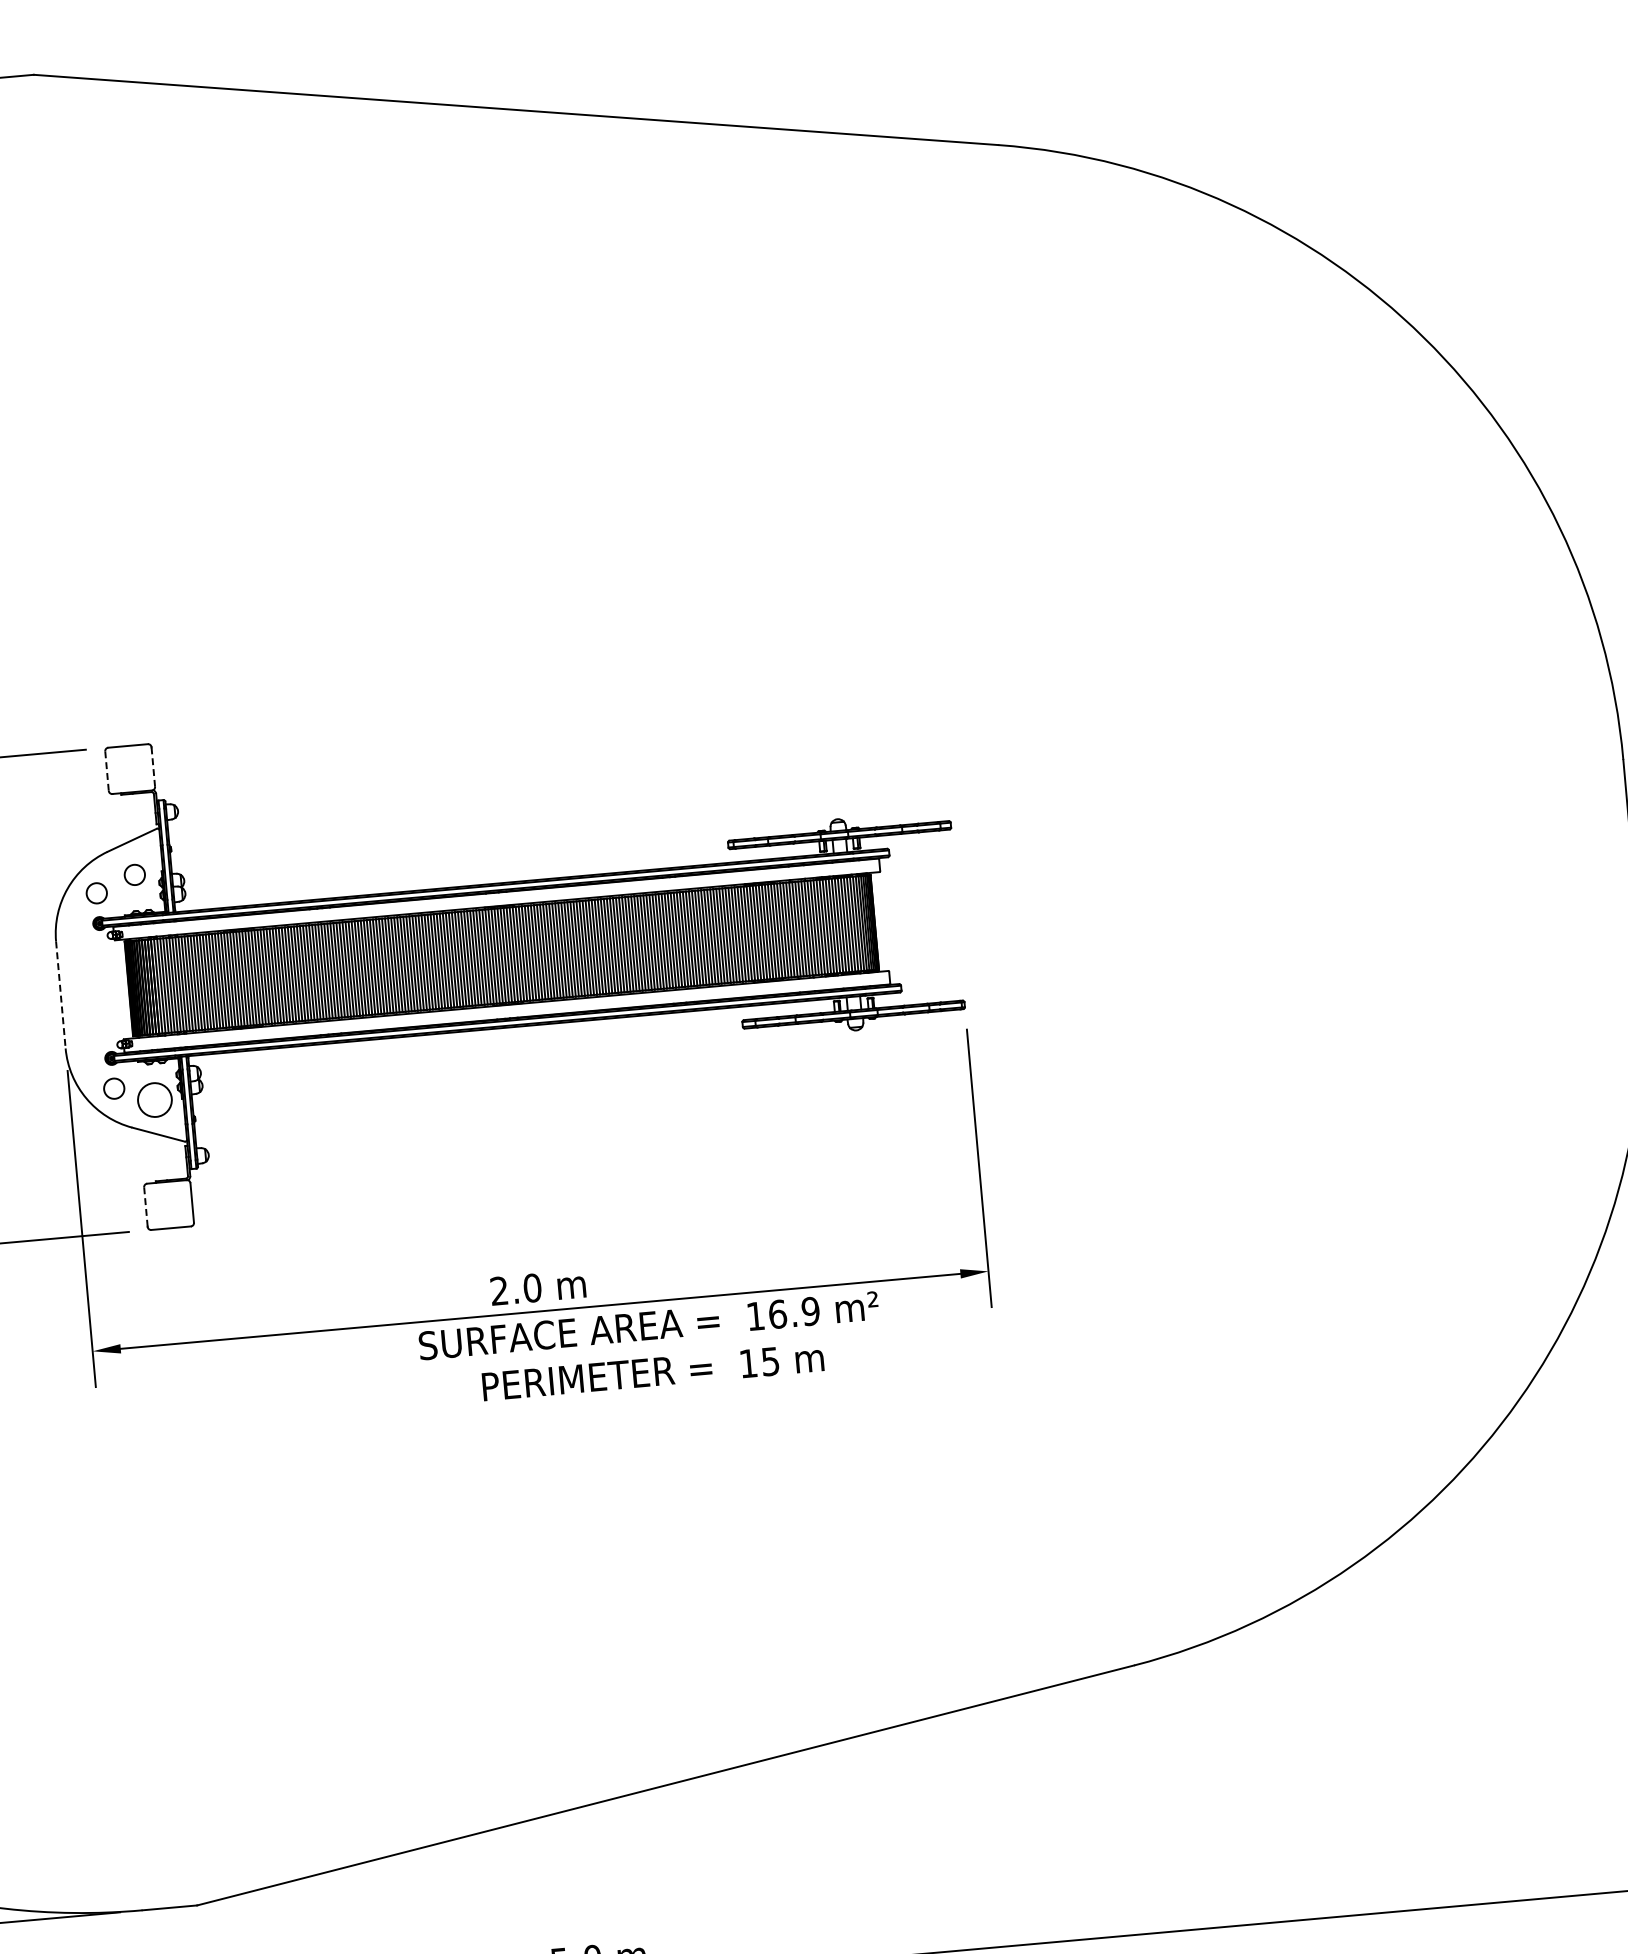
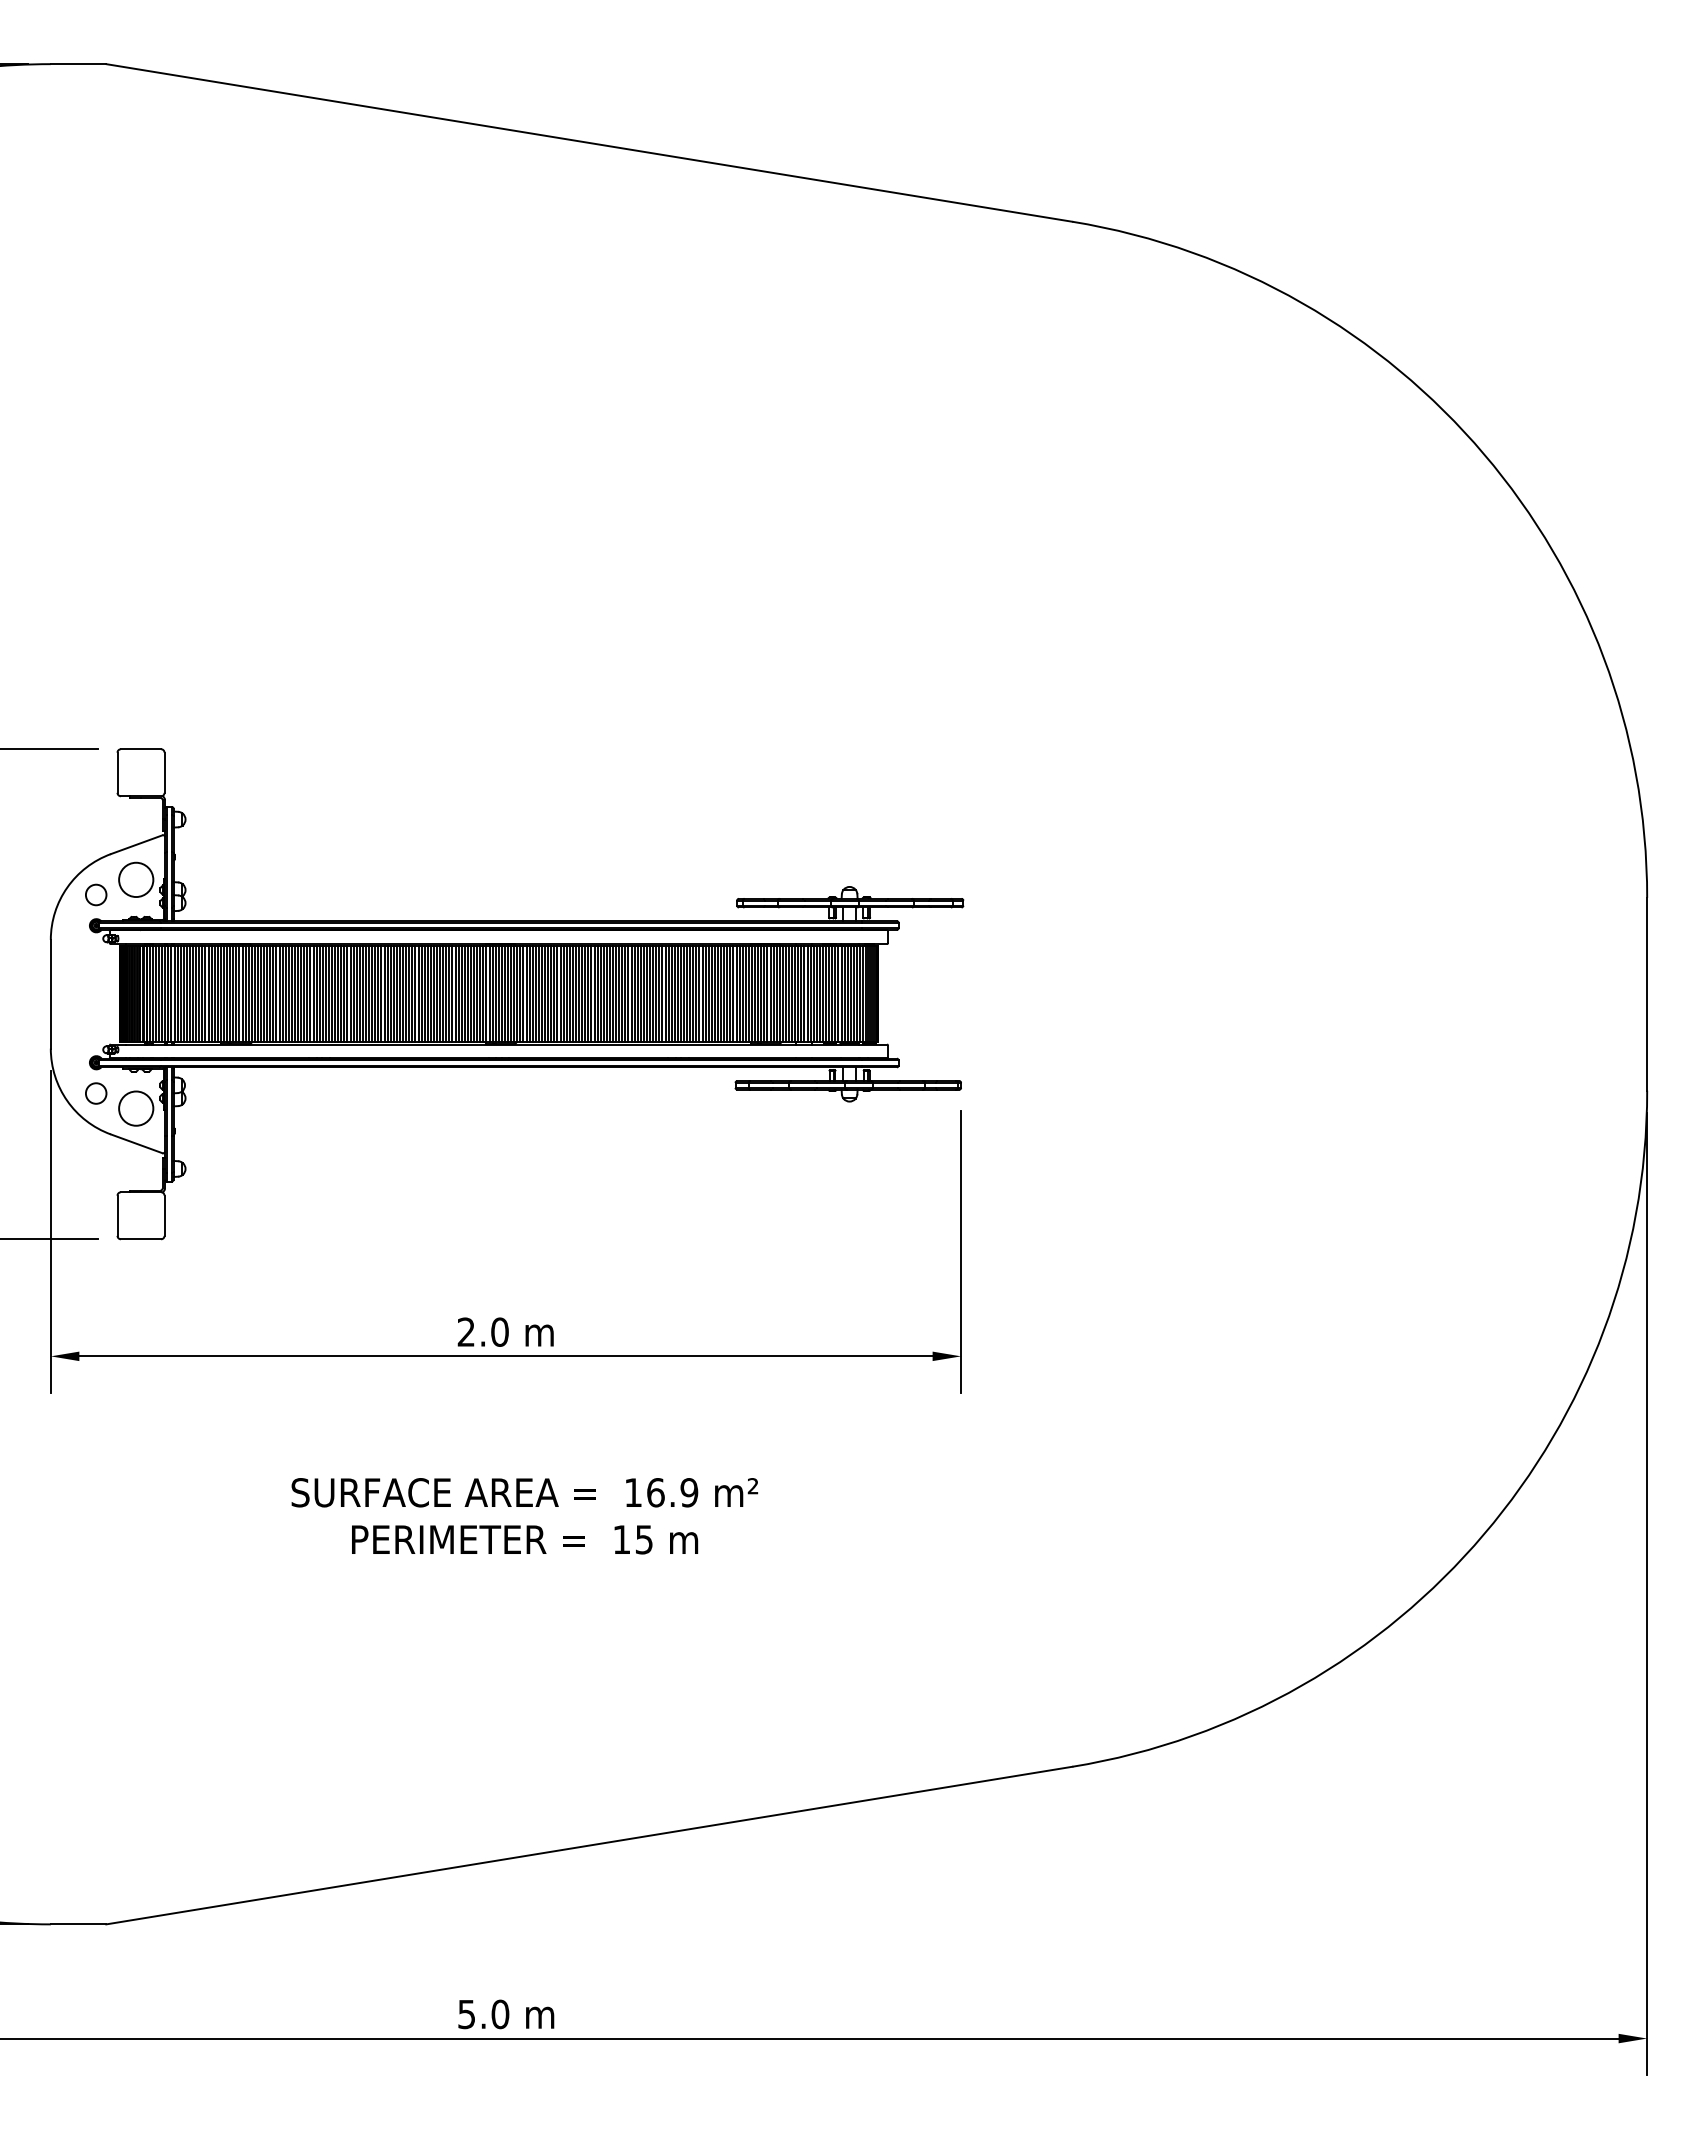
line: (153, 766) -> (164, 772), dashed -> solid
line: (107, 771) -> (117, 773), dashed -> solid
circle: (135, 874) -> (136, 879), size x1.67
line: (60, 995) -> (50, 994), dashed -> solid
line: (145, 1206) -> (117, 1215), dashed -> solid
text: (650, 1349) -> (524, 1516), moved

